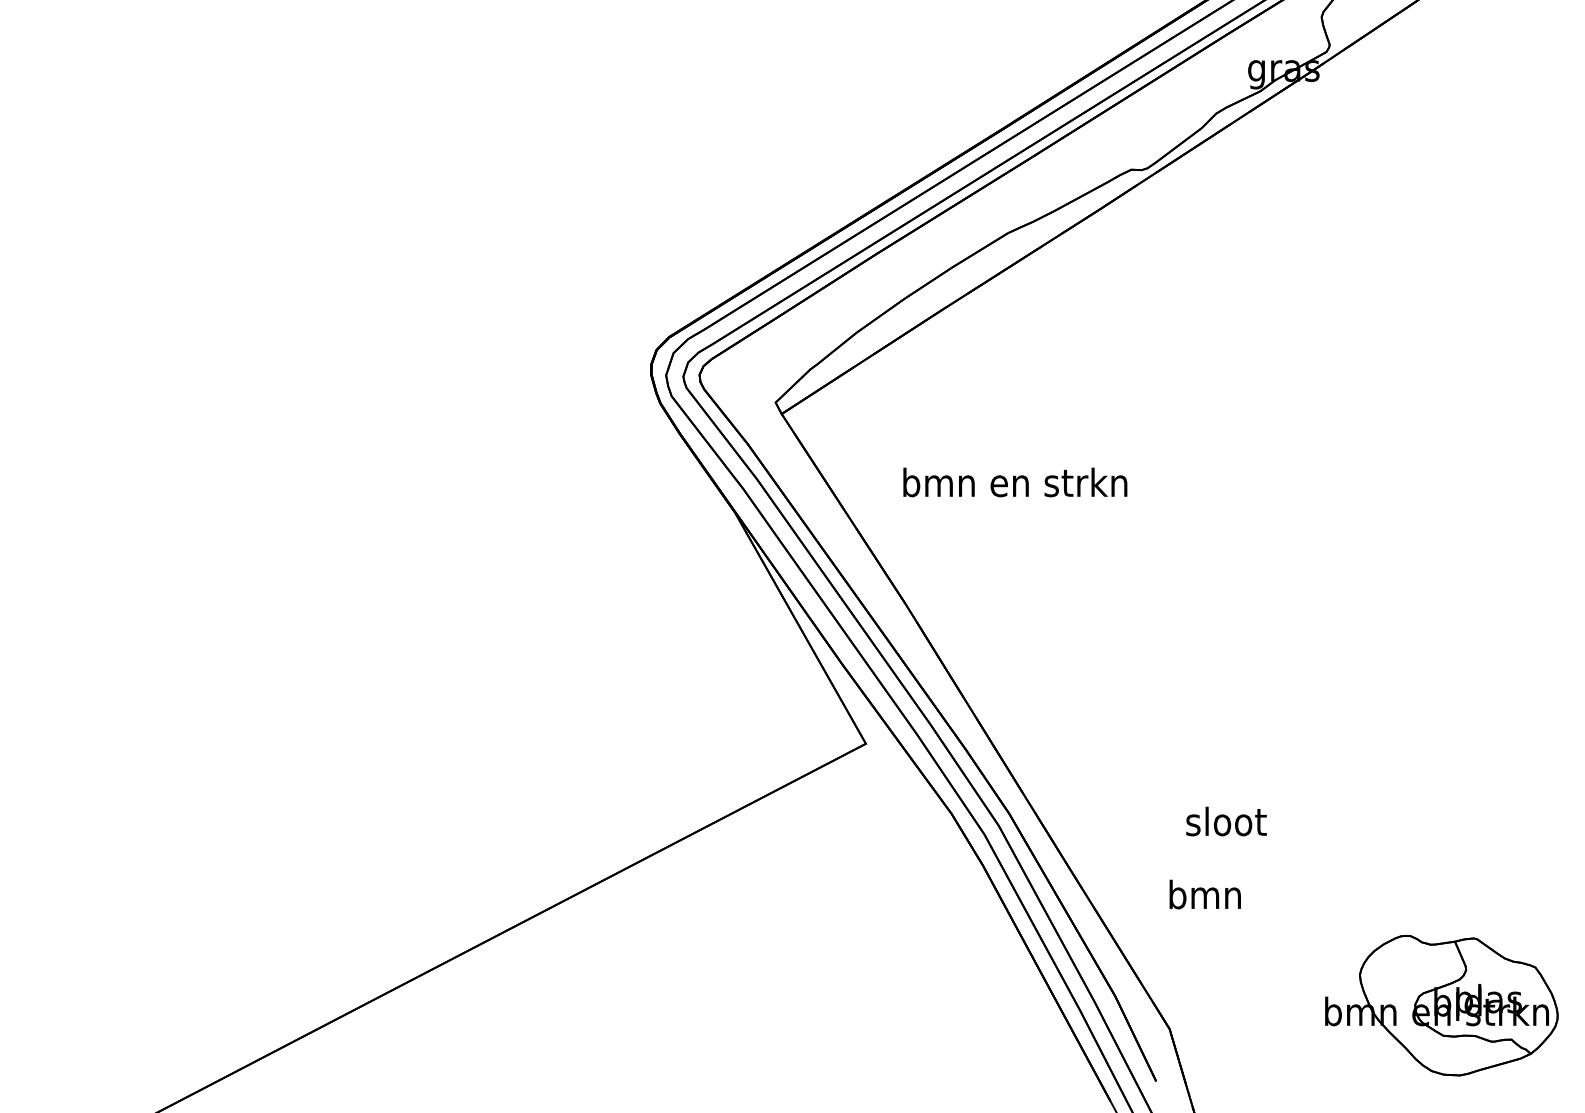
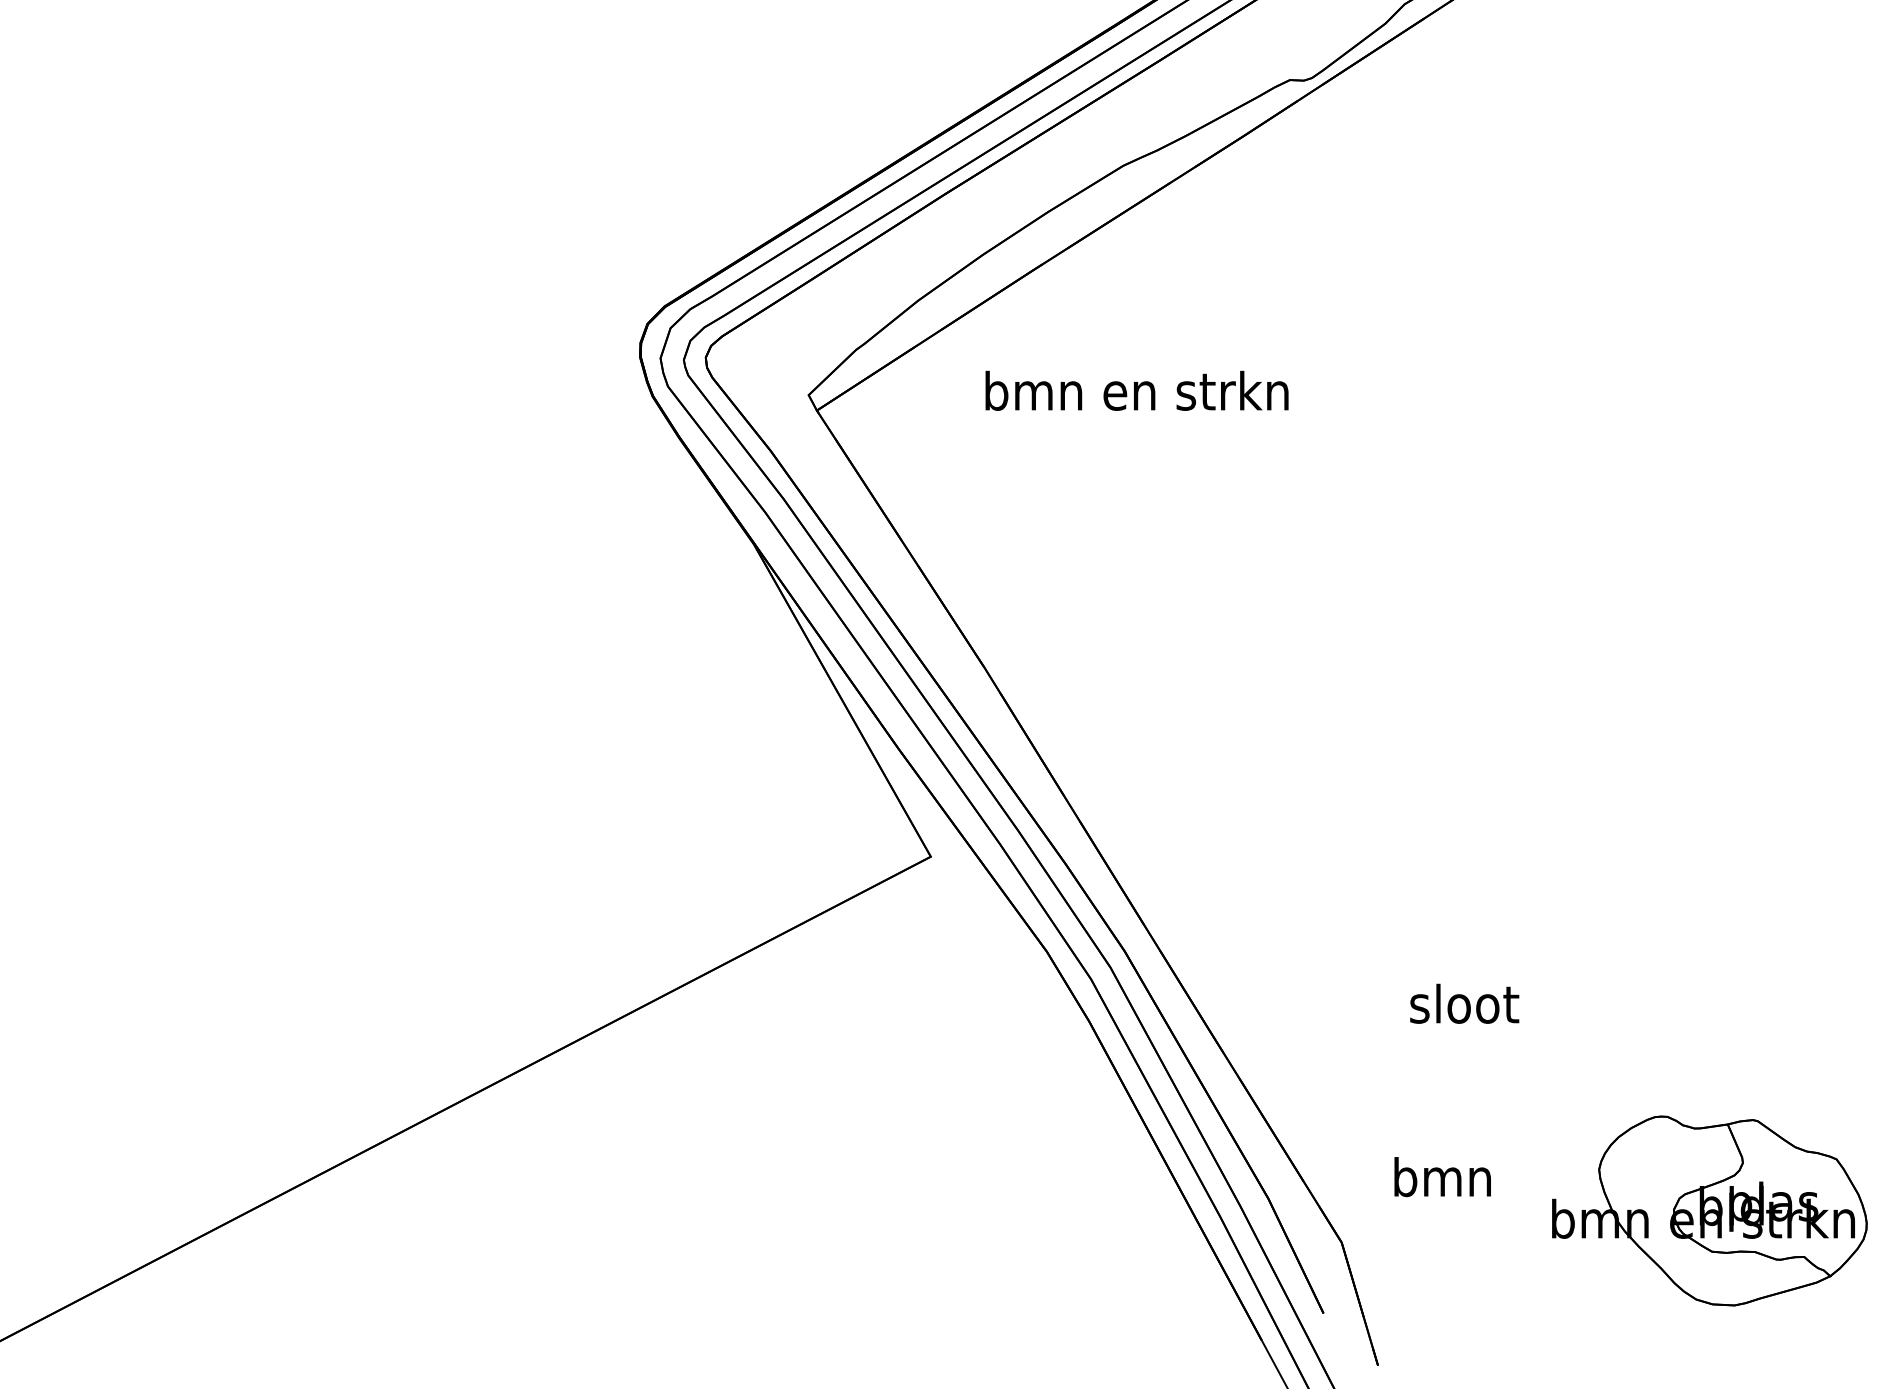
text: (1015, 482) -> (1137, 390), moved
text: (1226, 821) -> (1464, 1003), moved
text: (1204, 894) -> (1441, 1176), moved

